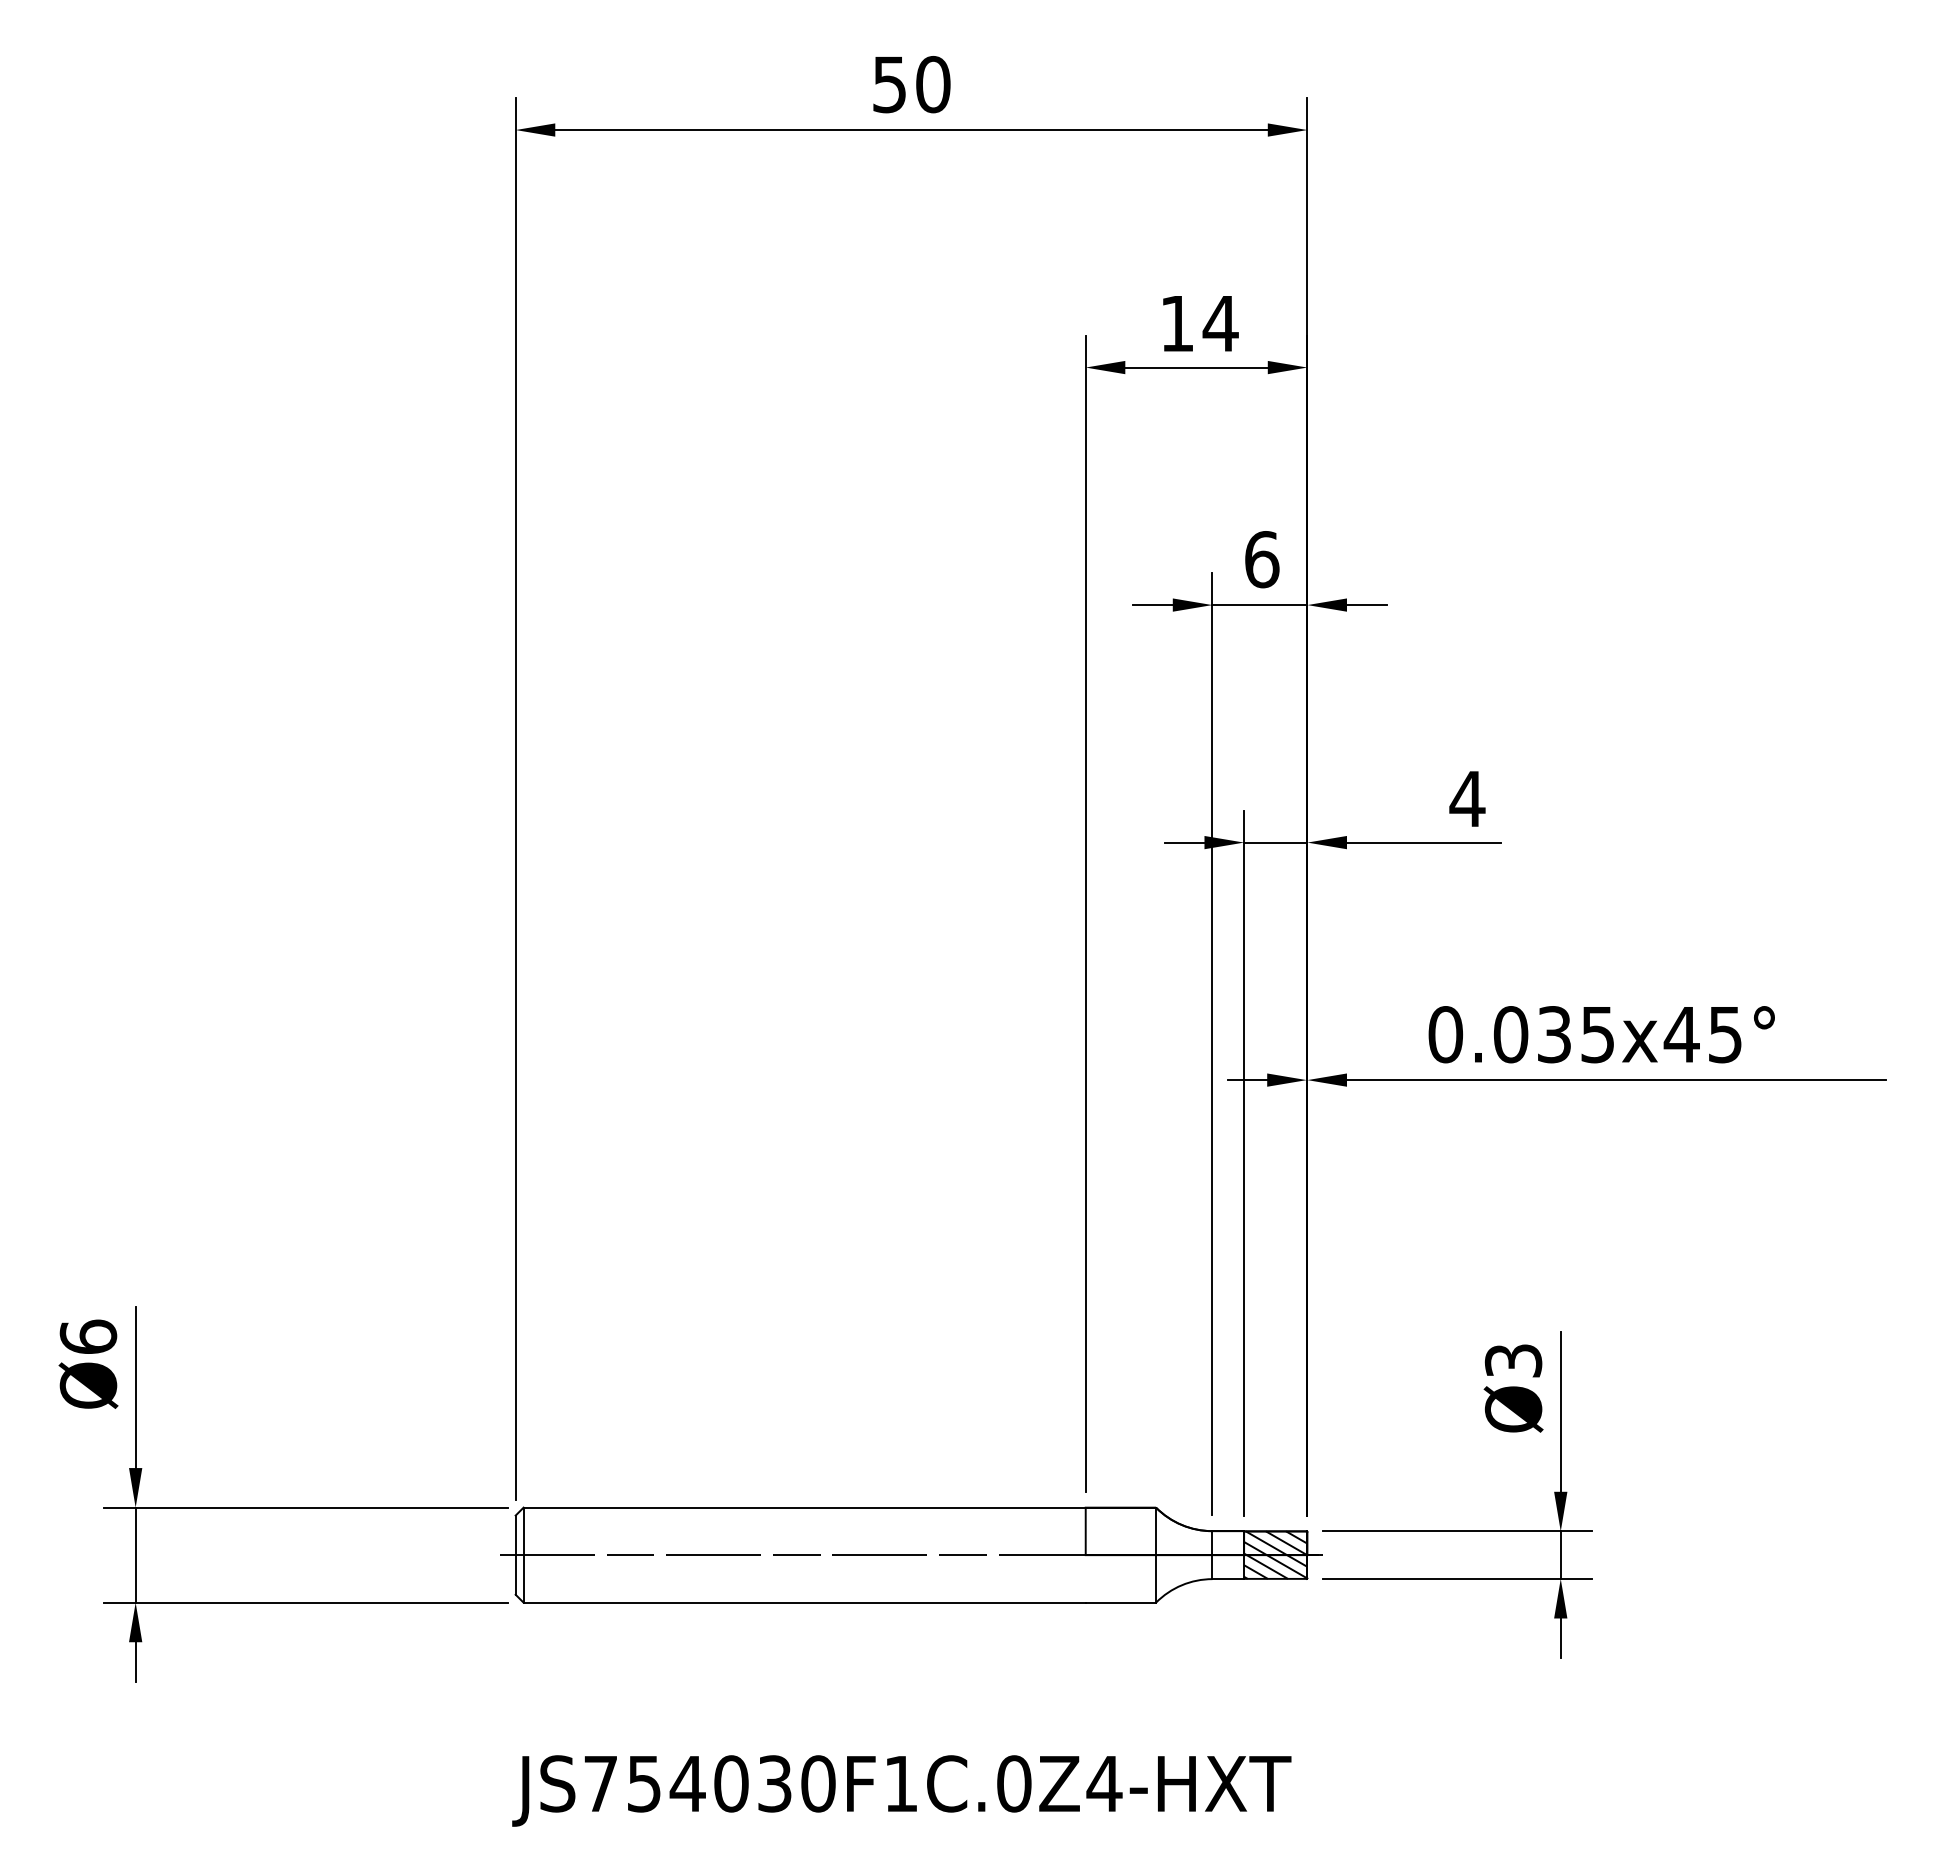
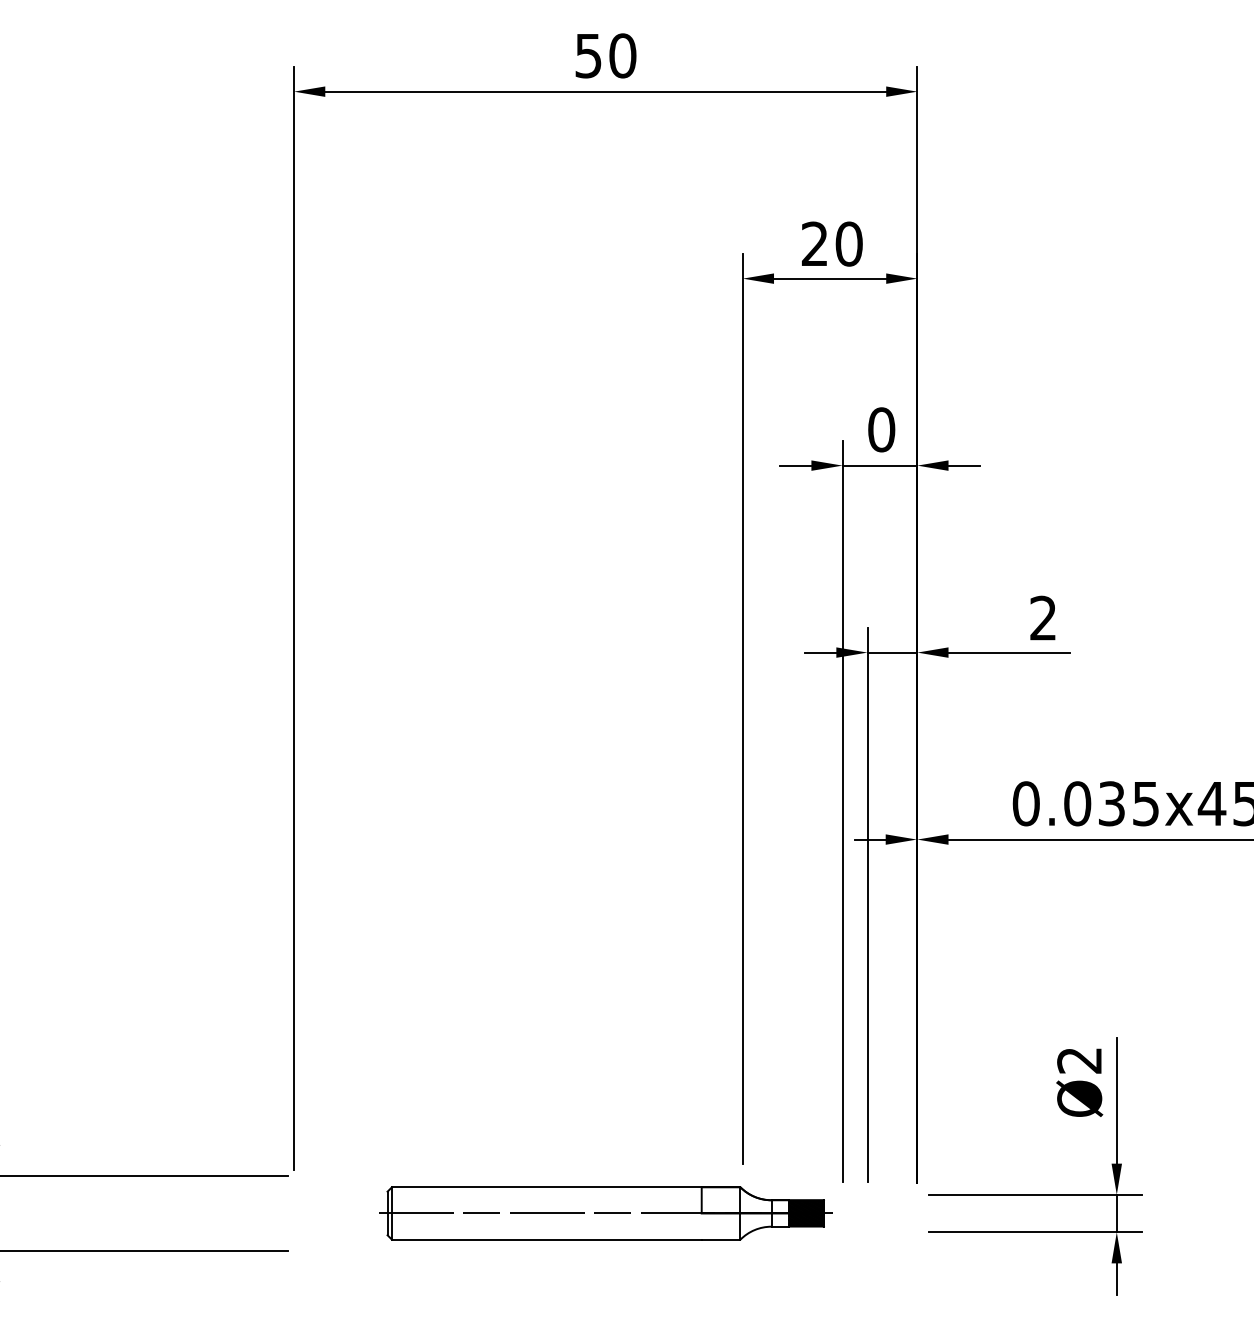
text: (1199, 323) -> (832, 243), 14 -> 20
text: (1262, 559) -> (882, 429), 6 -> 0
text: (1467, 798) -> (1043, 617), 4 -> 2
text: (1513, 1360) -> (1079, 1060), Ø3 -> Ø2
part: (911, 1554) -> (605, 1213), size x0.7

